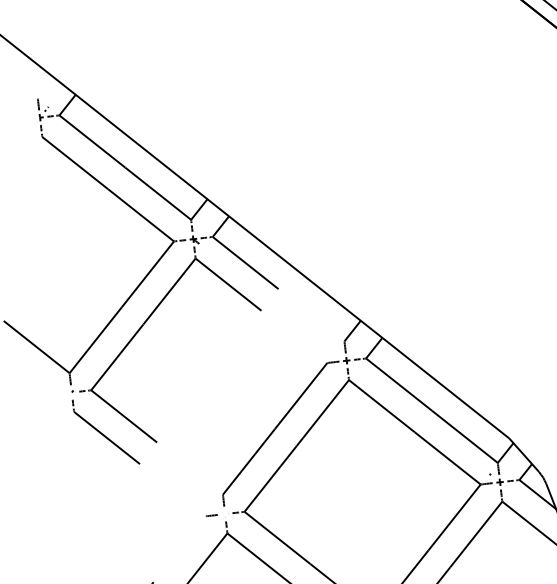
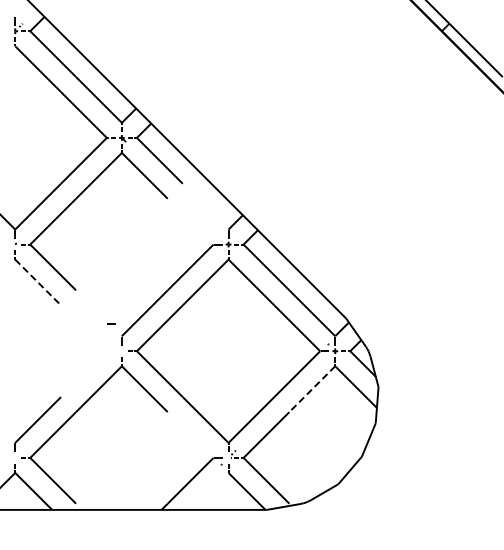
line: (107, 437) -> (38, 282), solid -> dashed
part: (211, 514) -> (111, 323), moved
line: (475, 535) -> (311, 389), solid -> dashed

